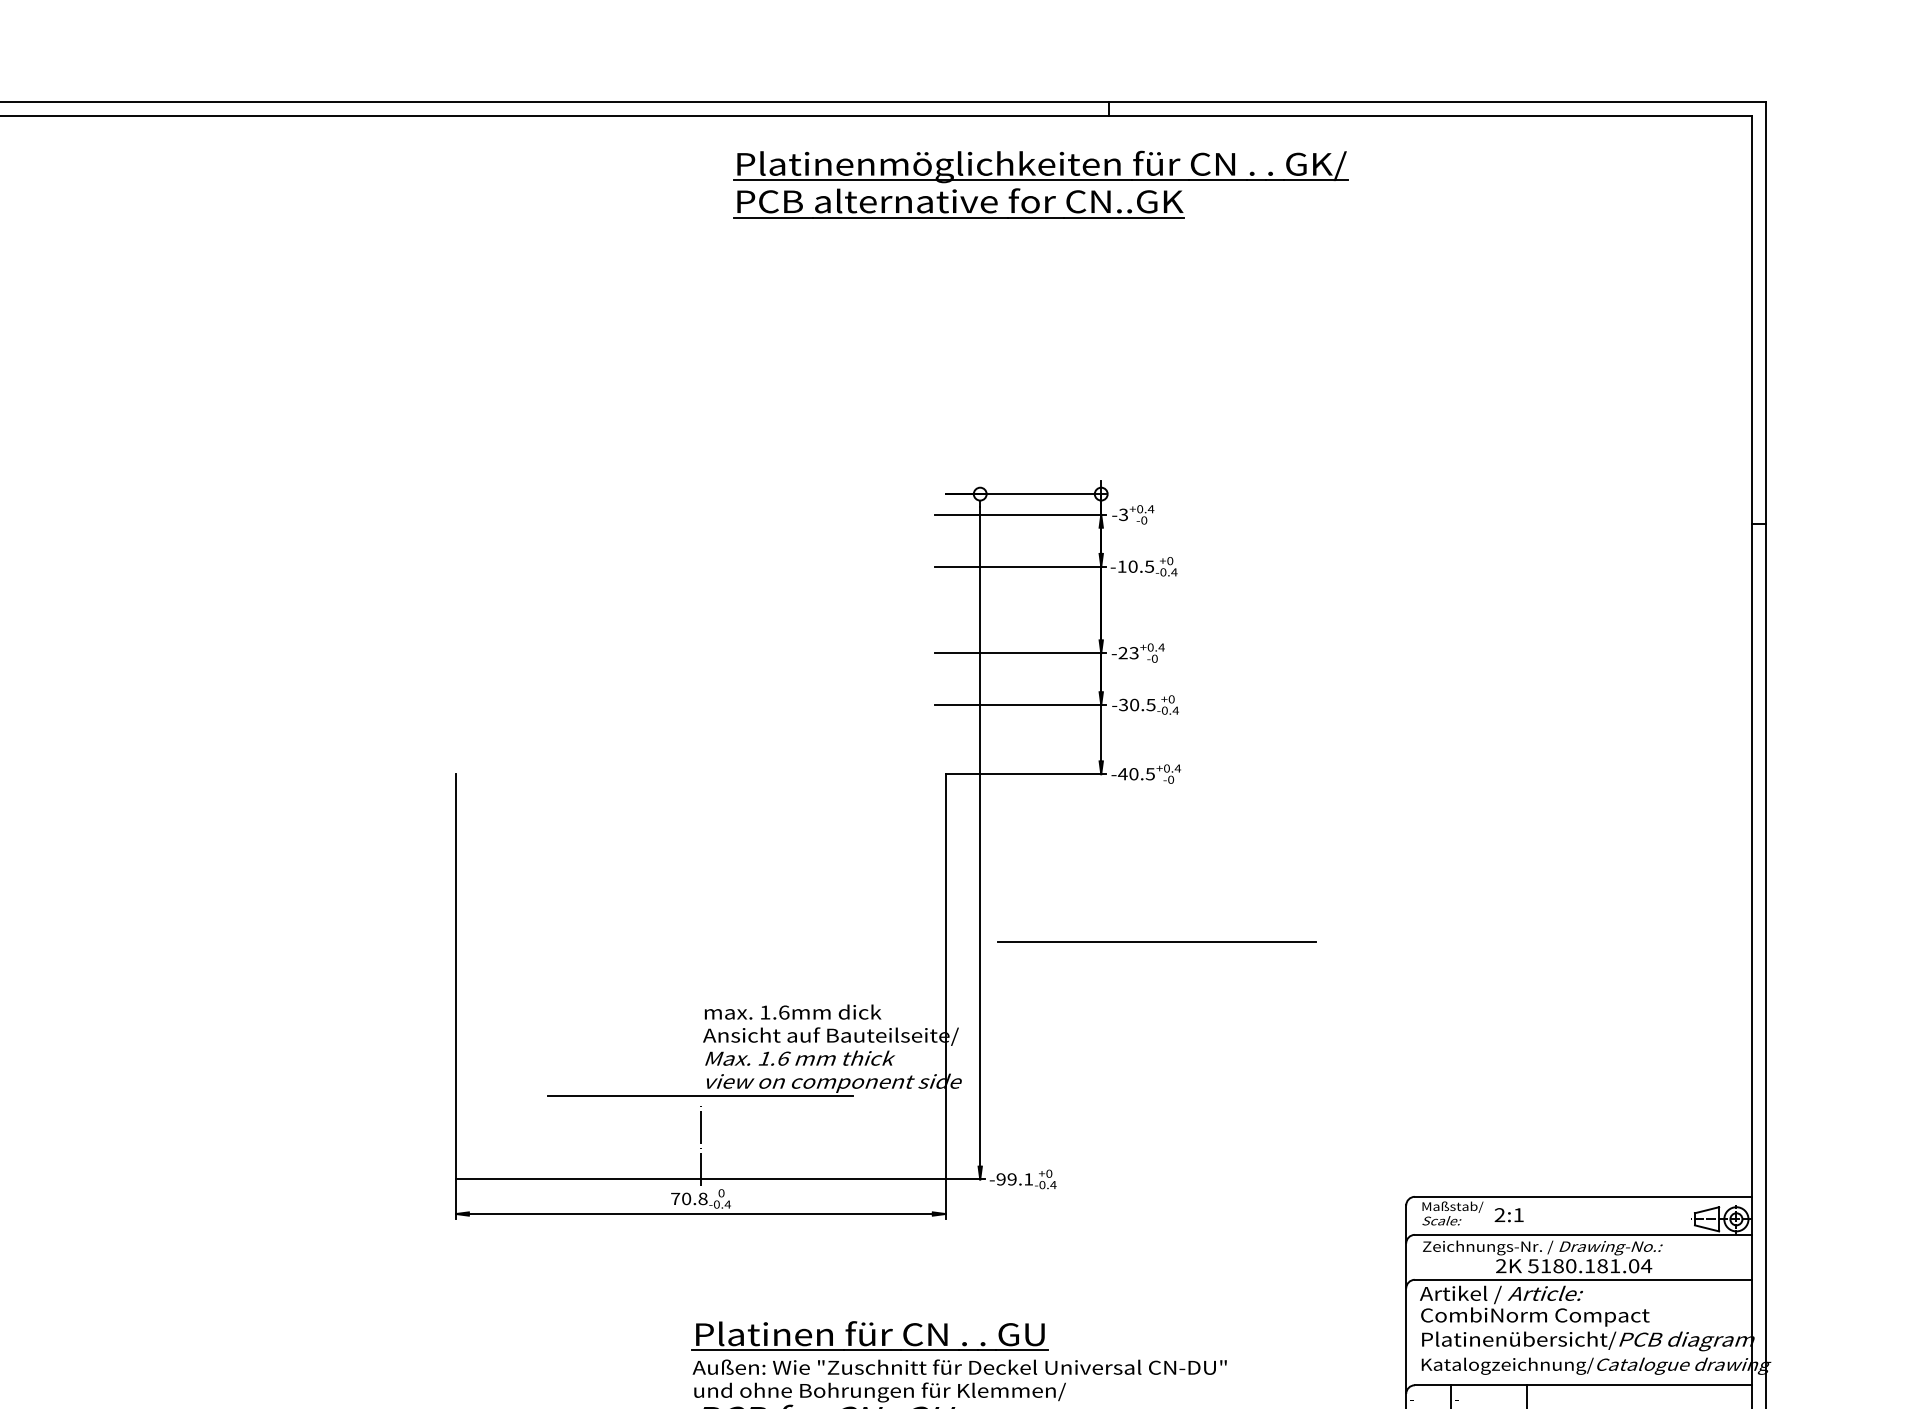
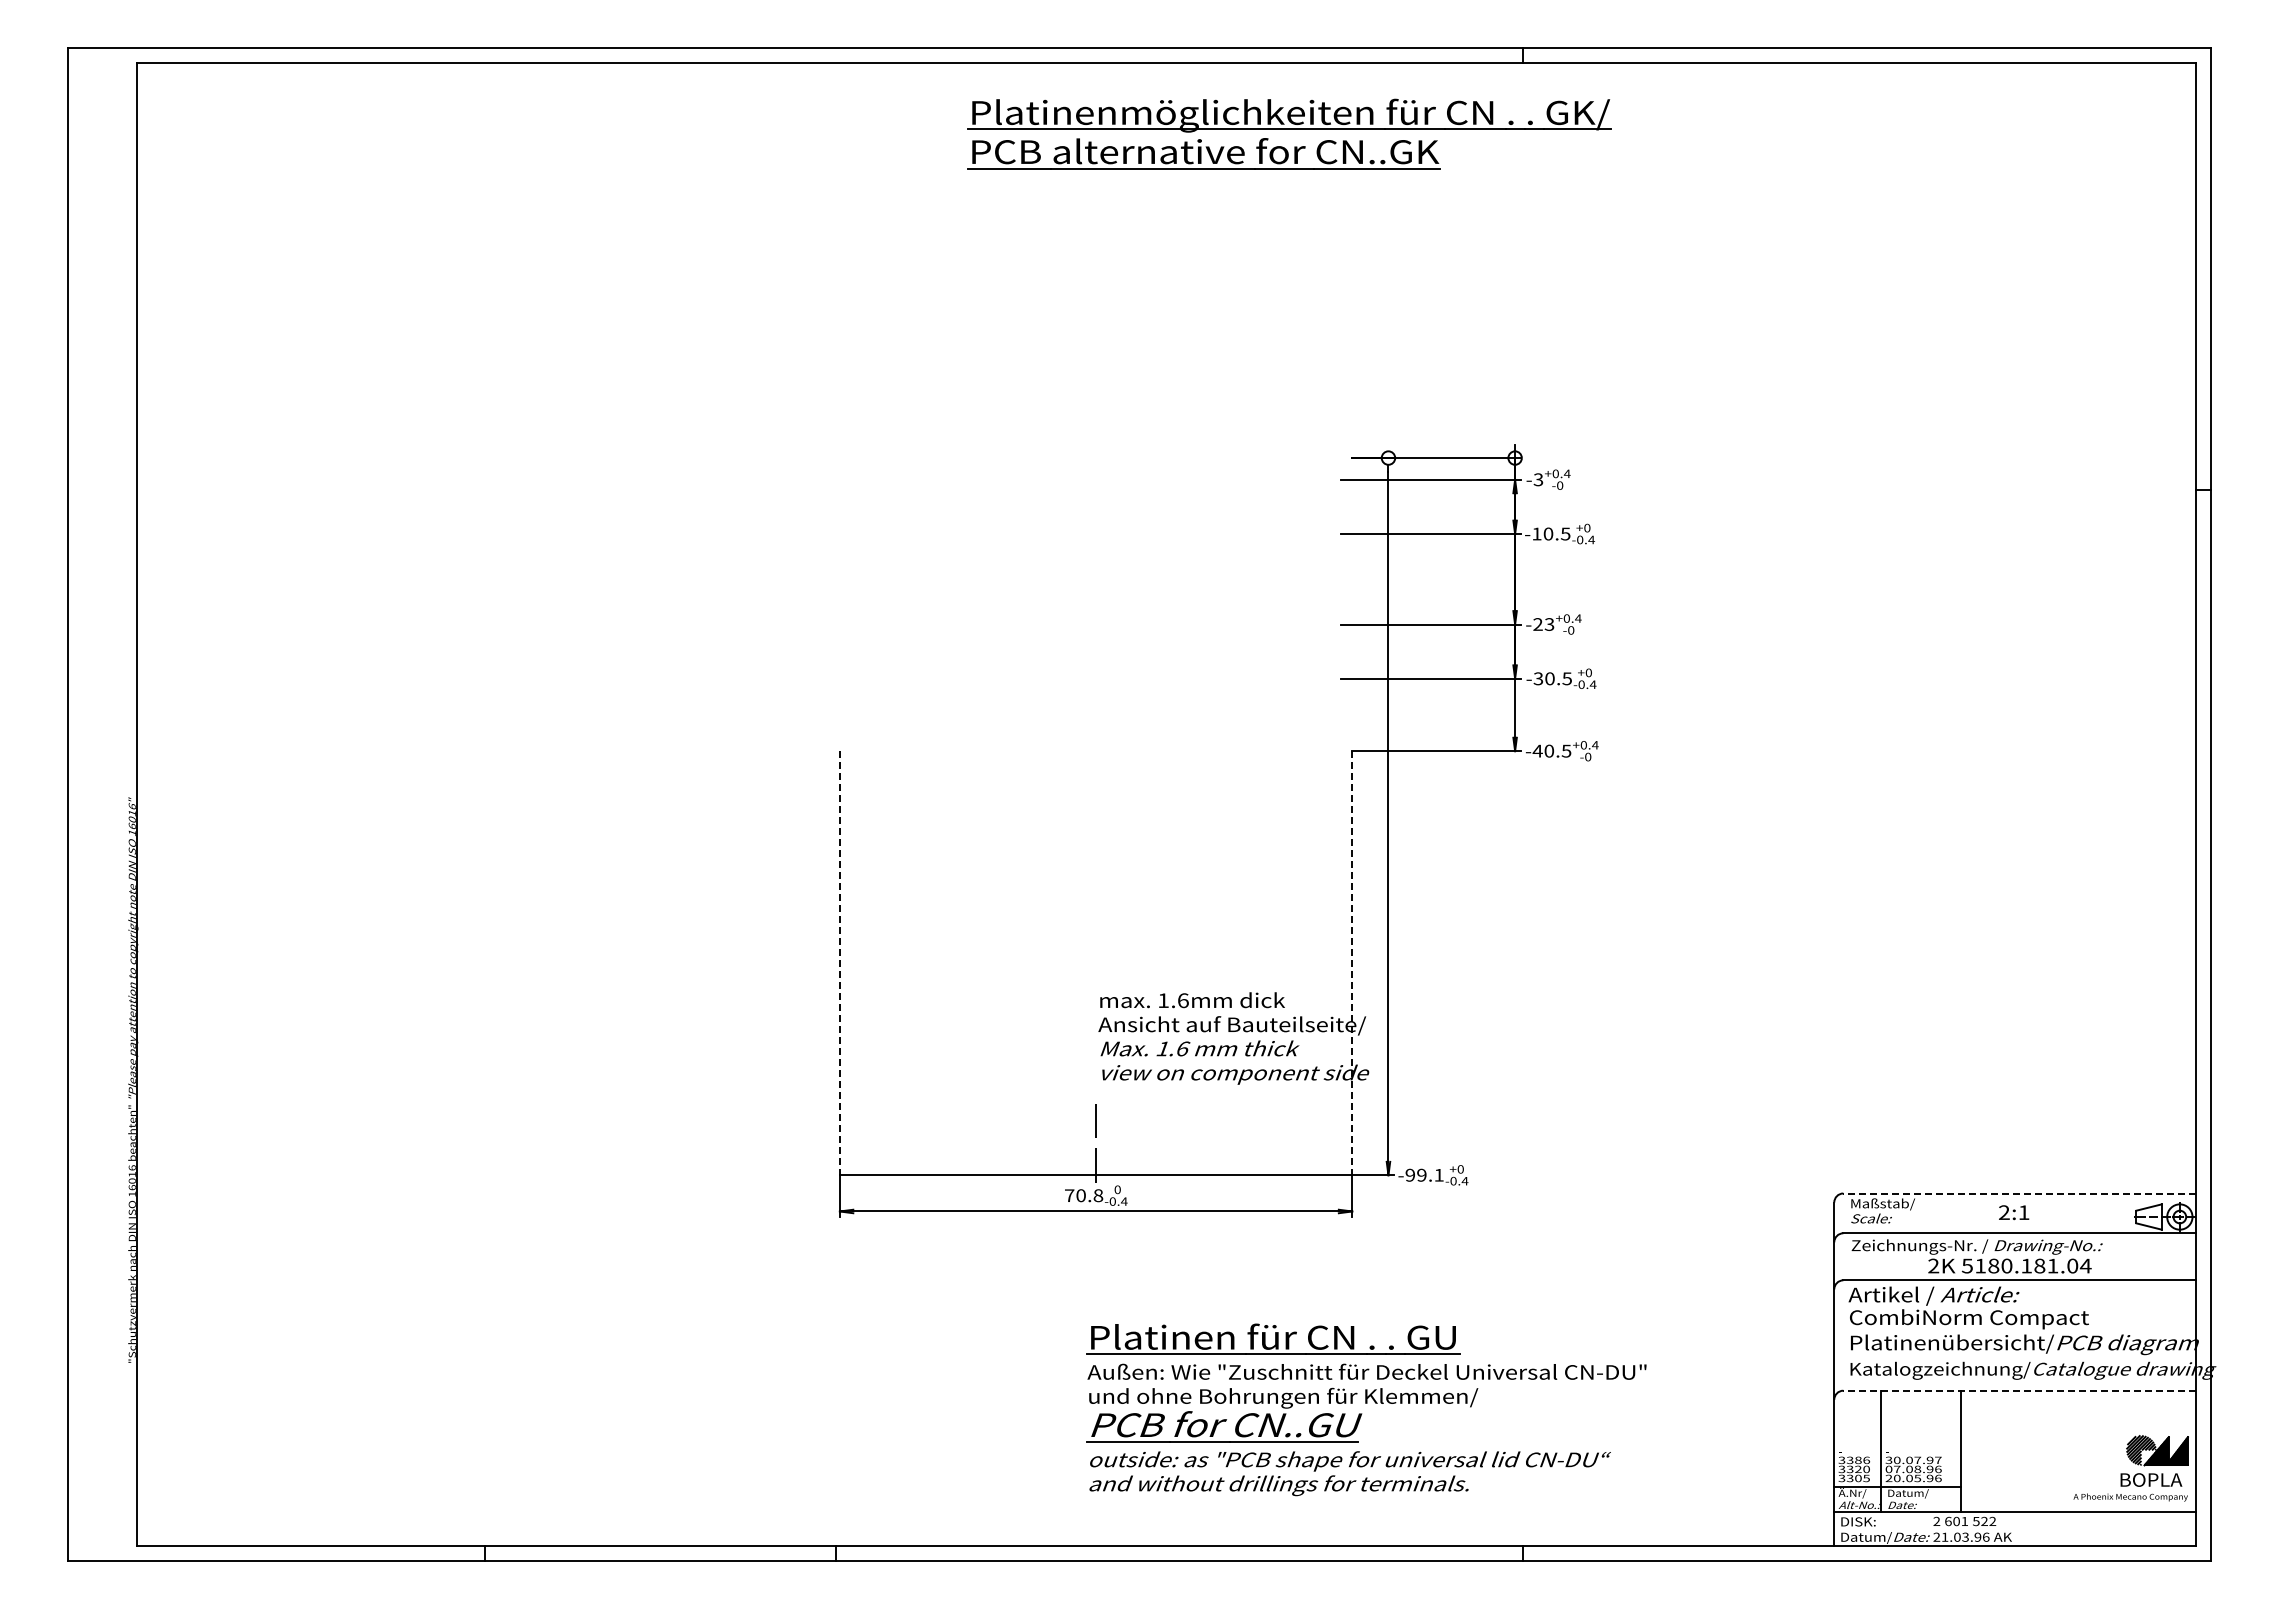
part: (1040, 184) -> (1289, 133), moved
line: (1156, 941) -> (1572, 926), removed
line: (455, 977) -> (839, 963), solid -> dashed
line: (945, 977) -> (1352, 963), solid -> dashed
line: (700, 1096) -> (1095, 1088), removed
line: (1583, 1196) -> (2019, 1193), solid -> dashed
text: (1509, 1214) -> (2014, 1212), moved
line: (1583, 1385) -> (2019, 1390), solid -> dashed

